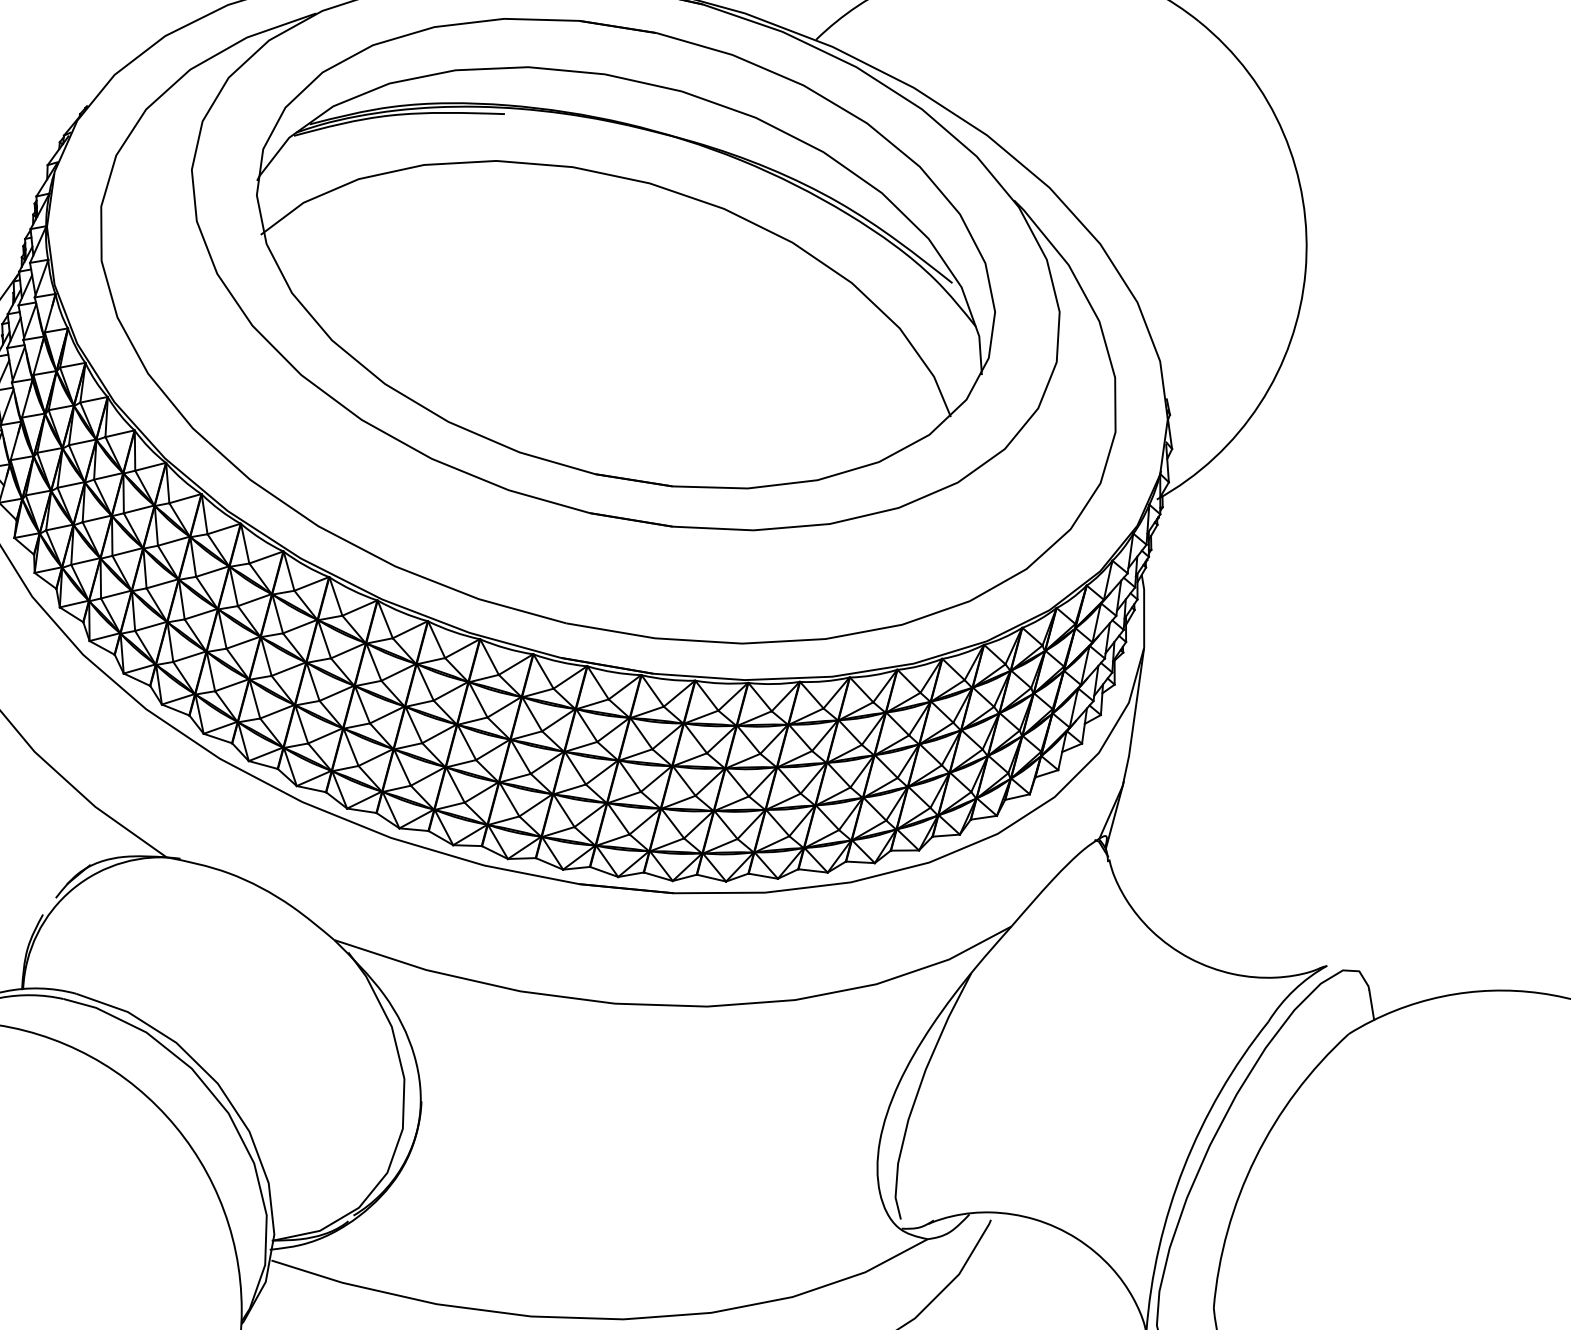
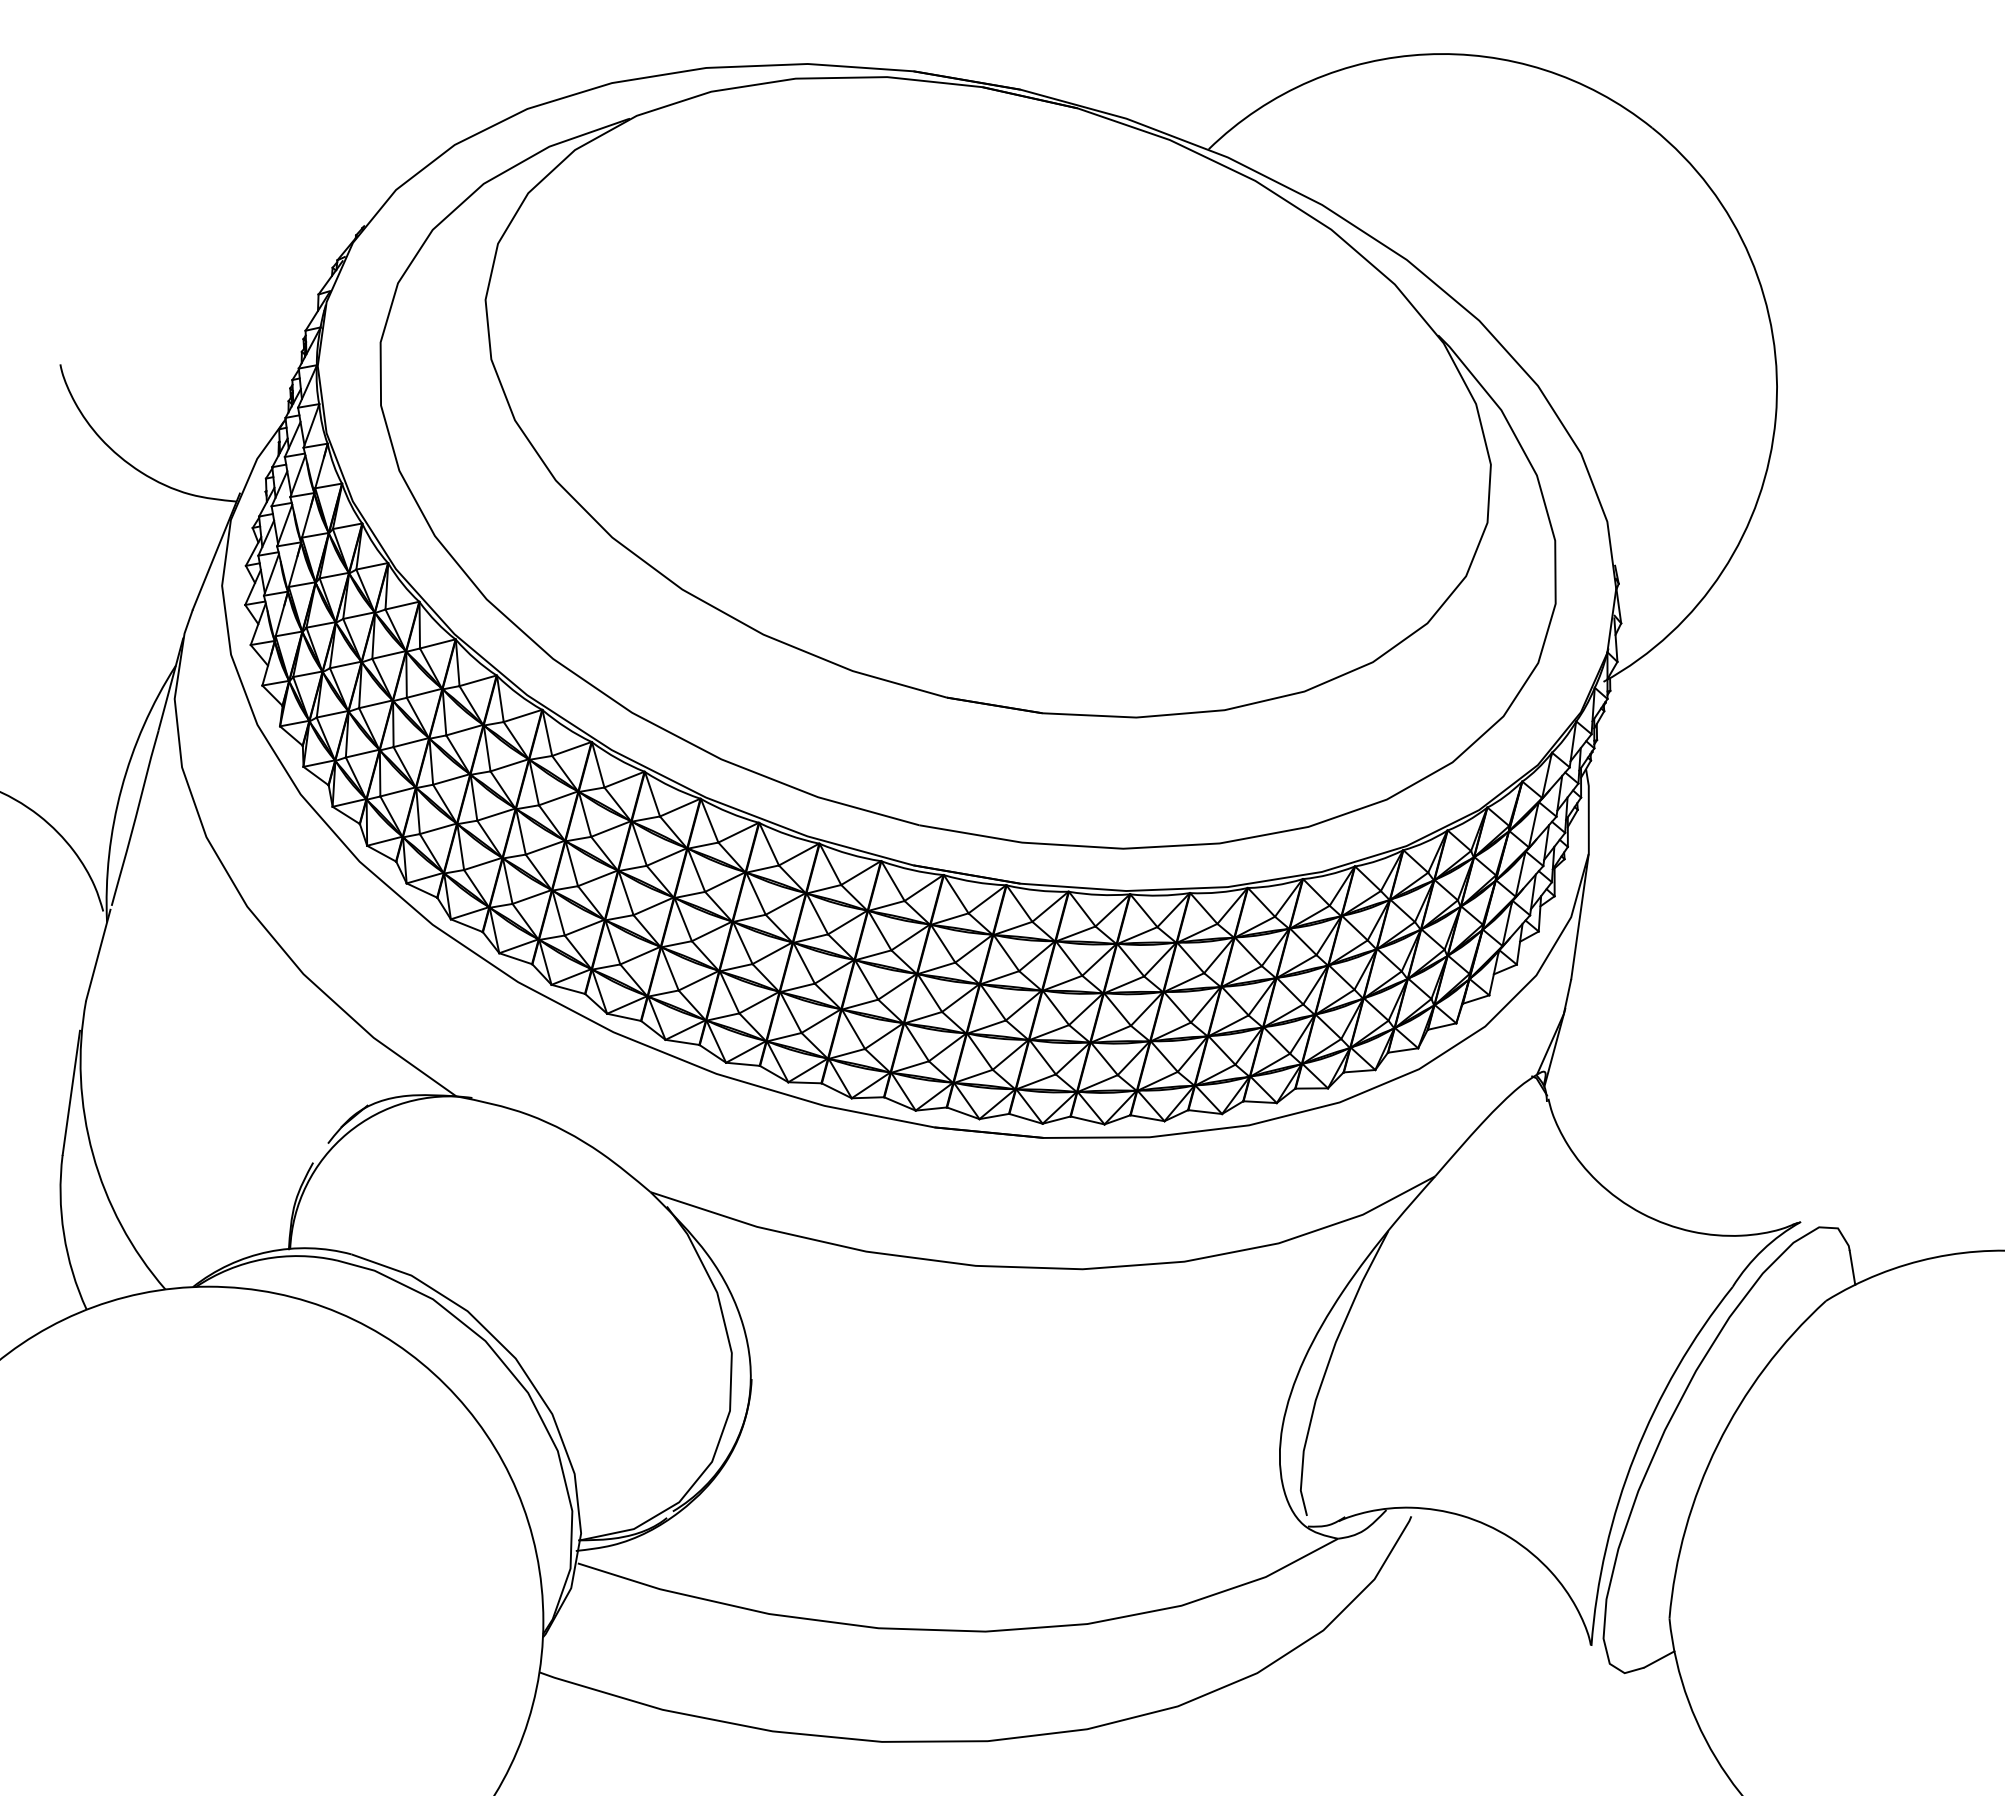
part: (625, 253) -> (988, 396), removed

